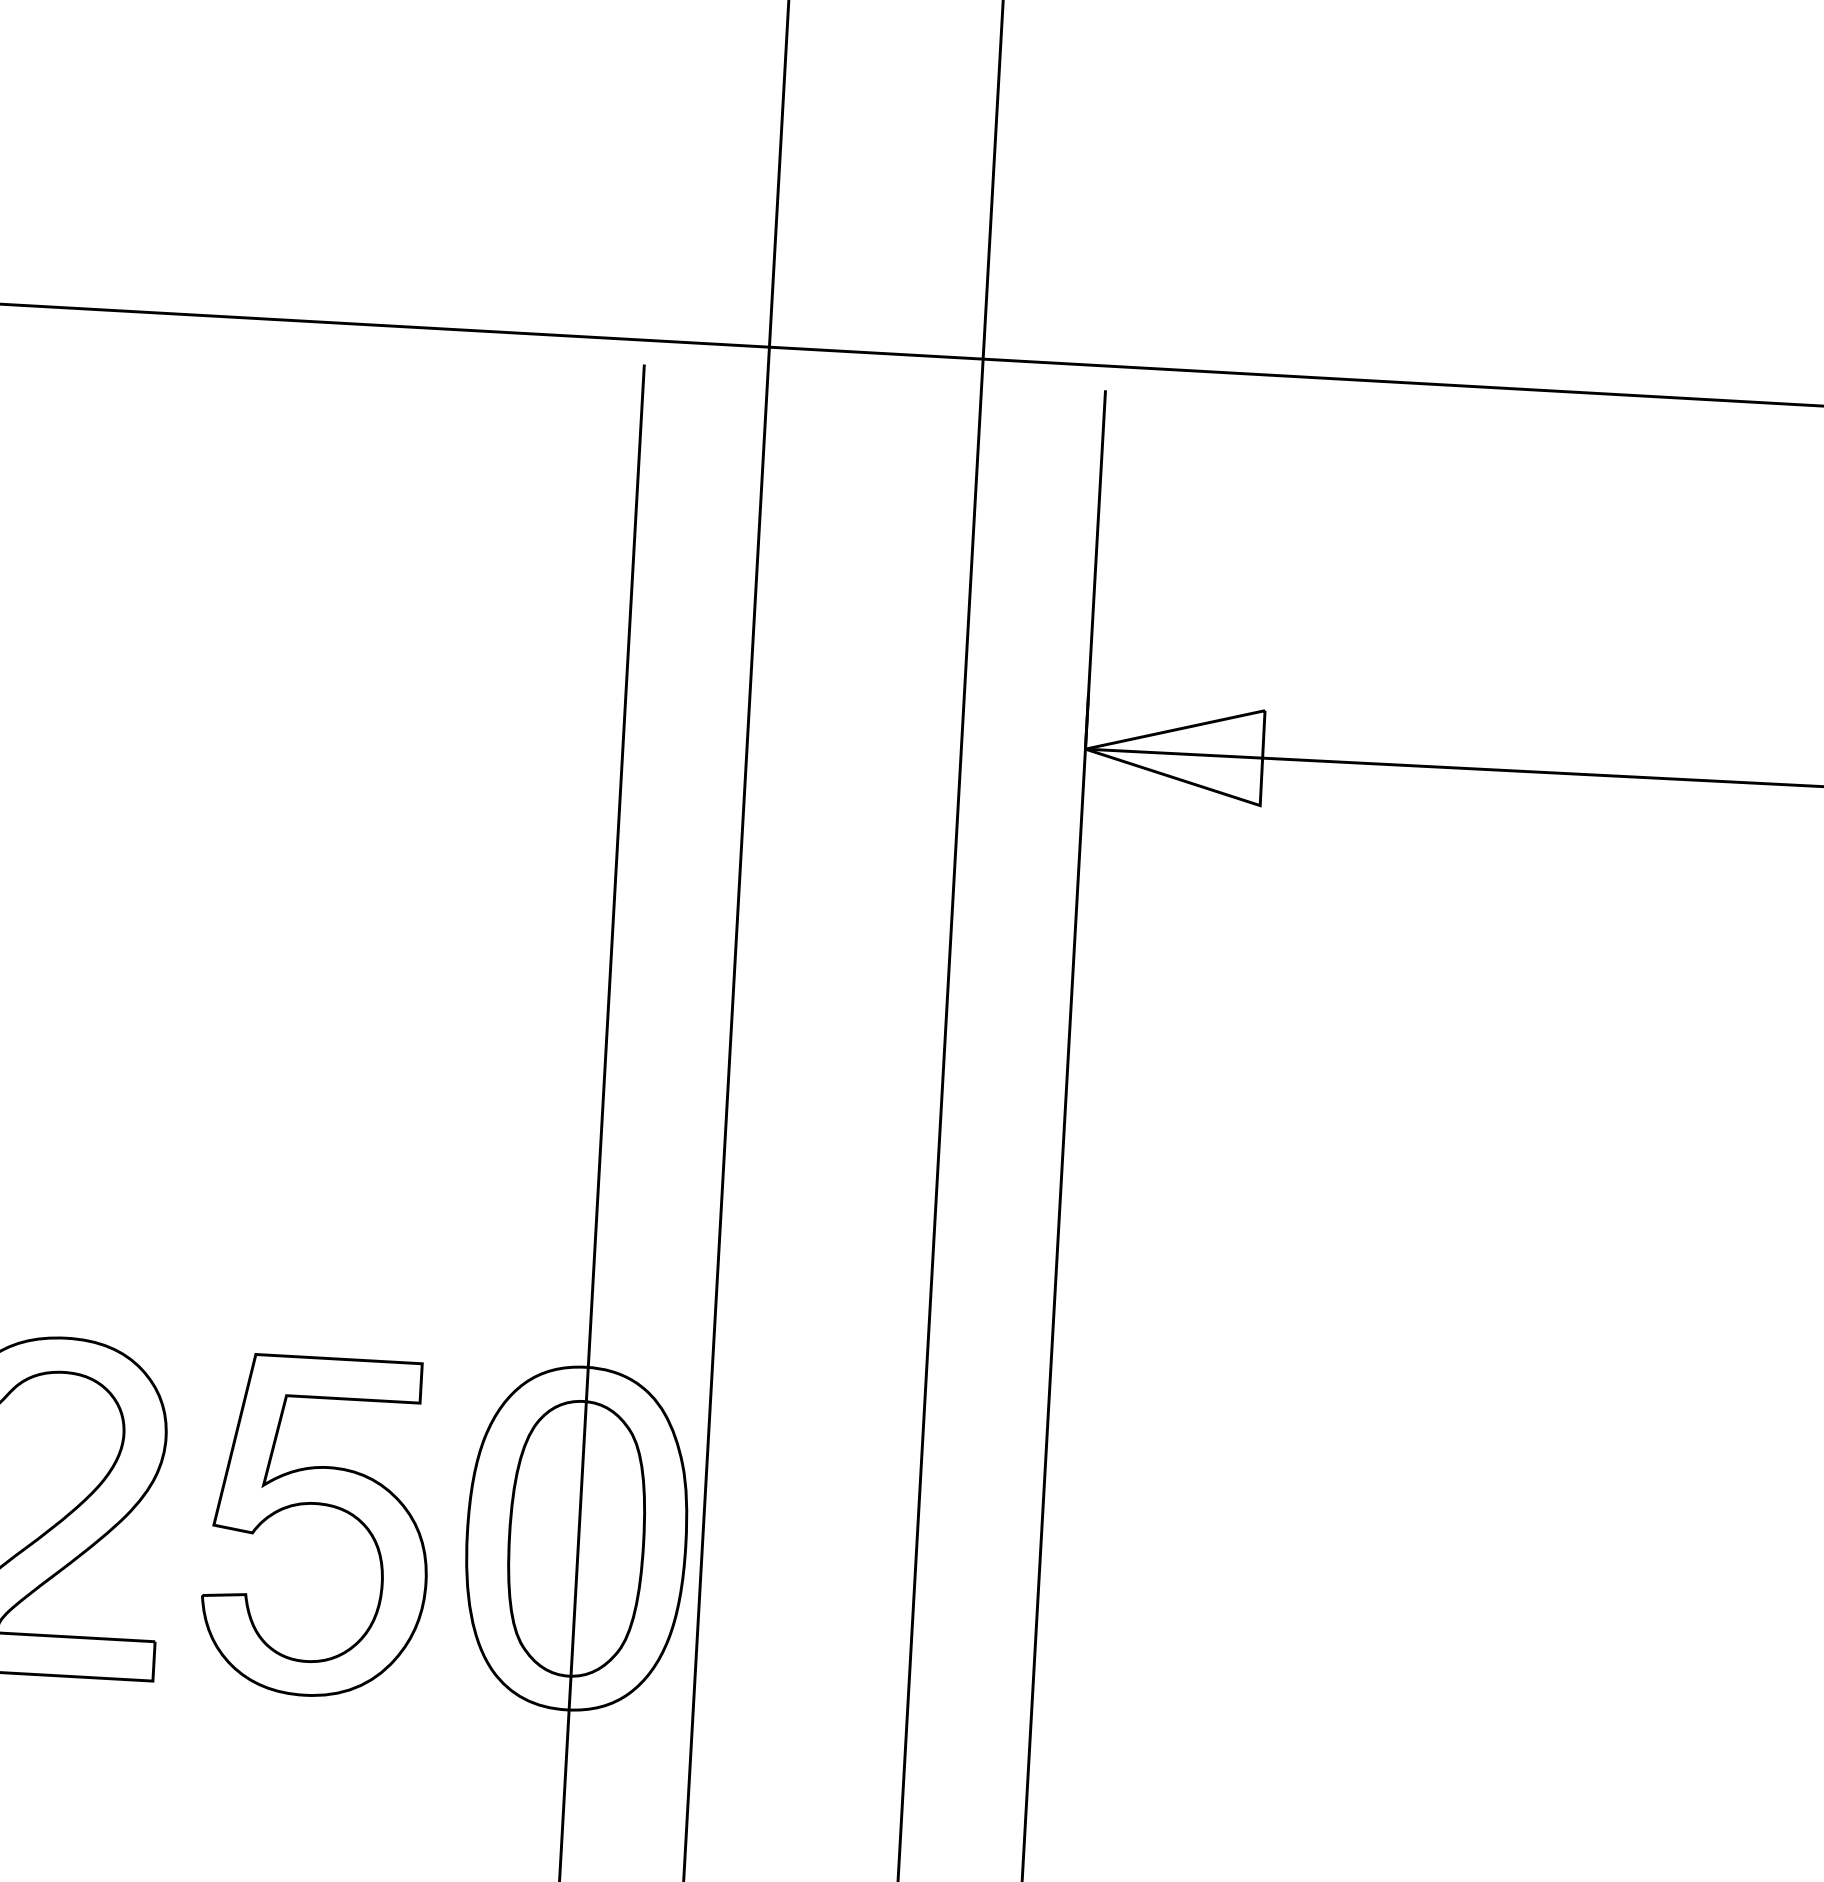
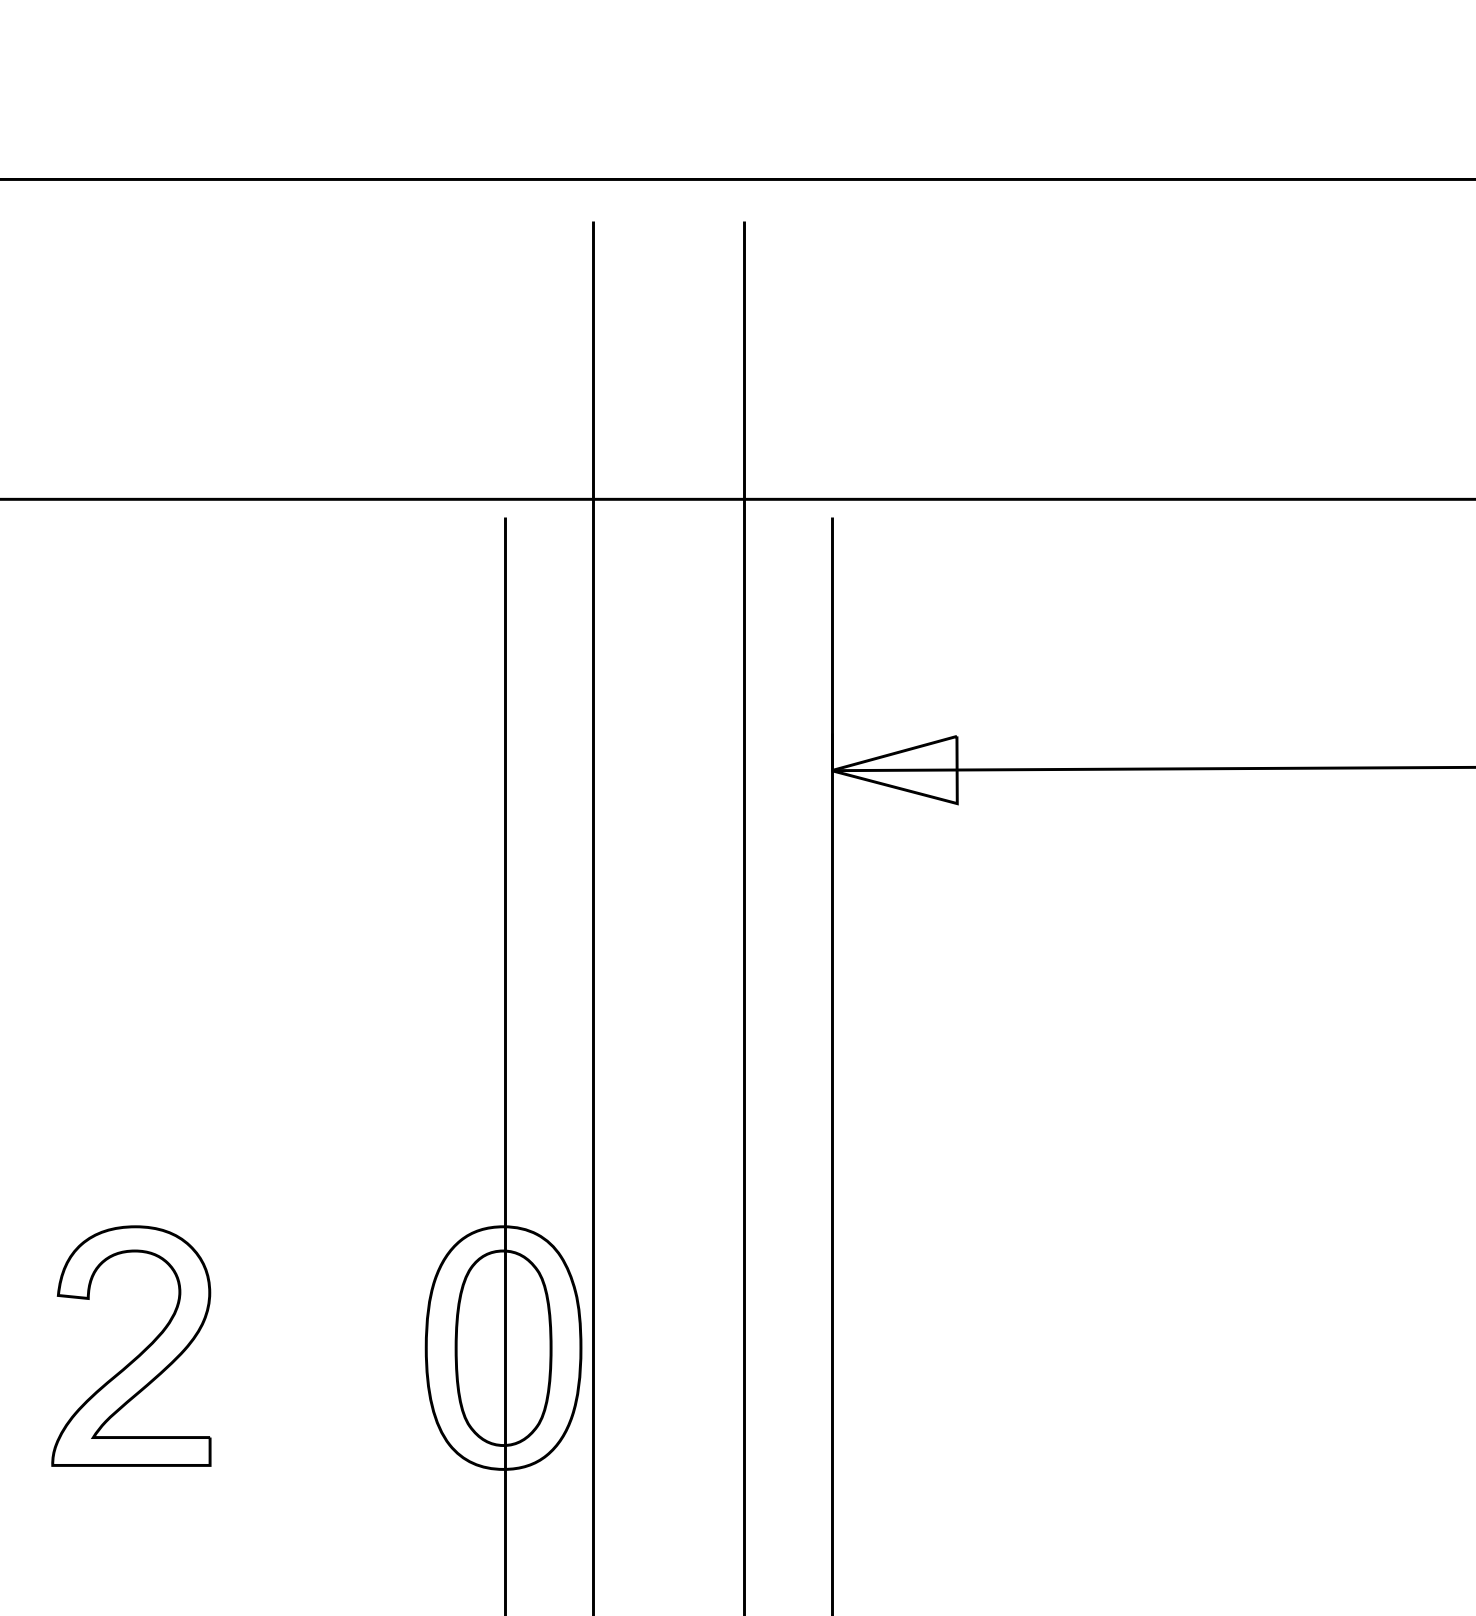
part: (319, 1506) -> (320, 1335), removed

